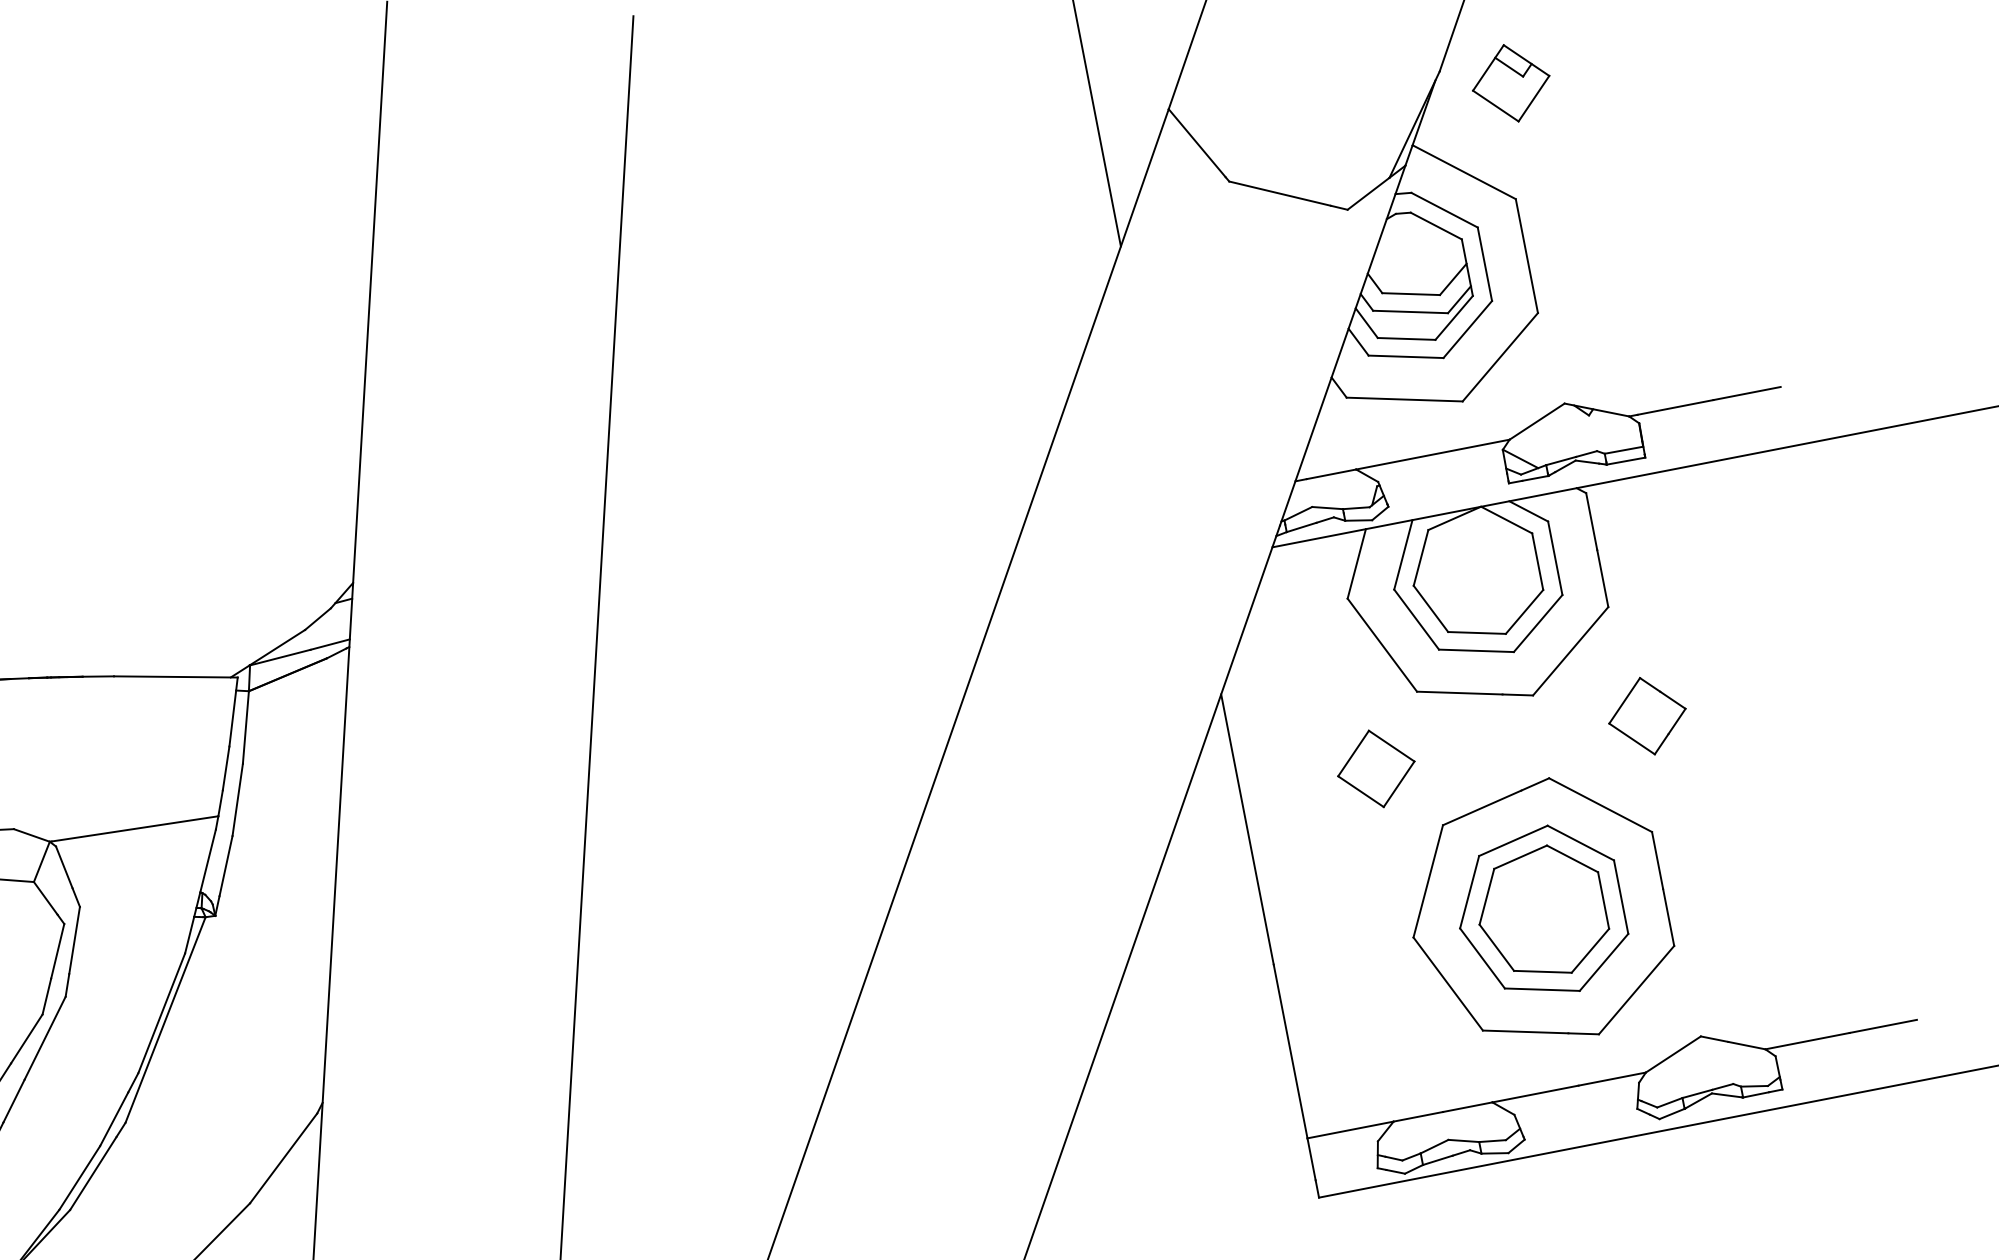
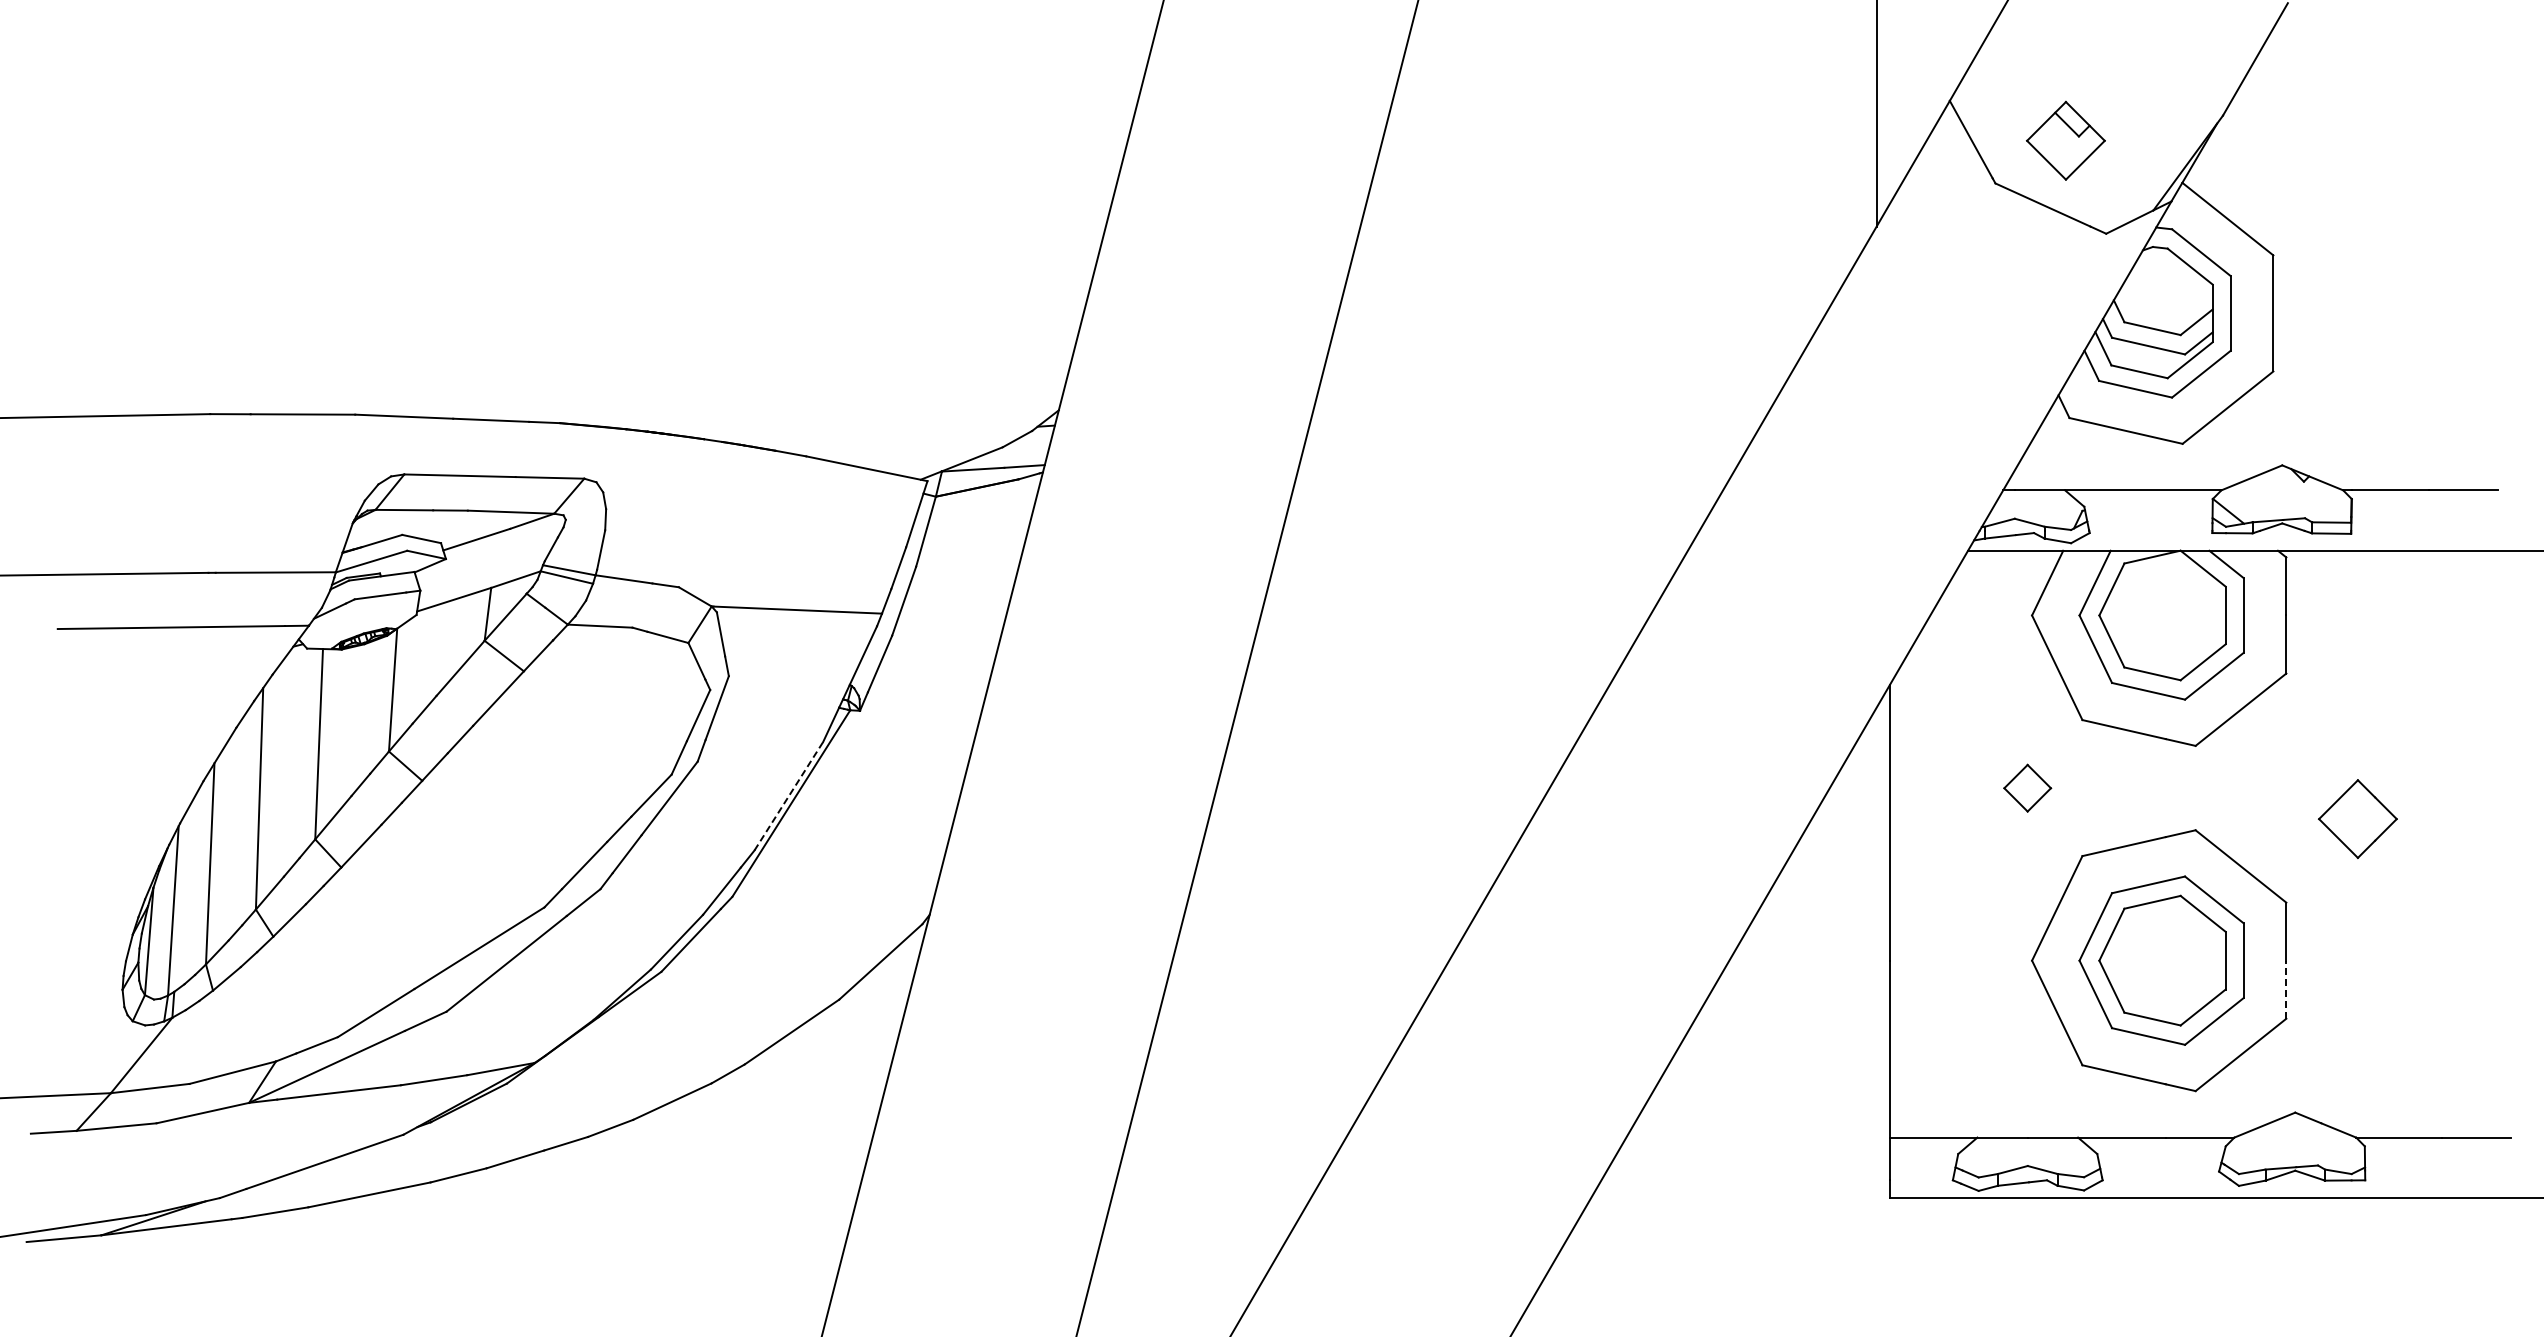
part: (1510, 83) -> (2065, 140), moved
part: (1646, 715) -> (2357, 818), moved
part: (1376, 769) -> (2027, 788), size x0.6
line: (1668, 917) -> (2286, 989), solid -> dashed
line: (162, 1012) -> (789, 795), solid -> dashed

